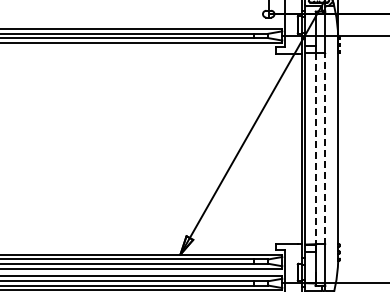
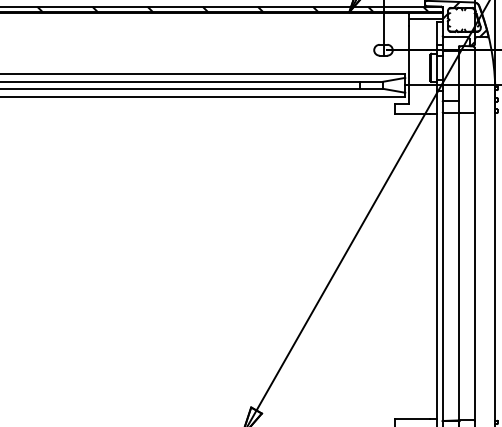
line: (325, 148) -> (474, 266), dashed -> solid
line: (315, 149) -> (458, 268), dashed -> solid

